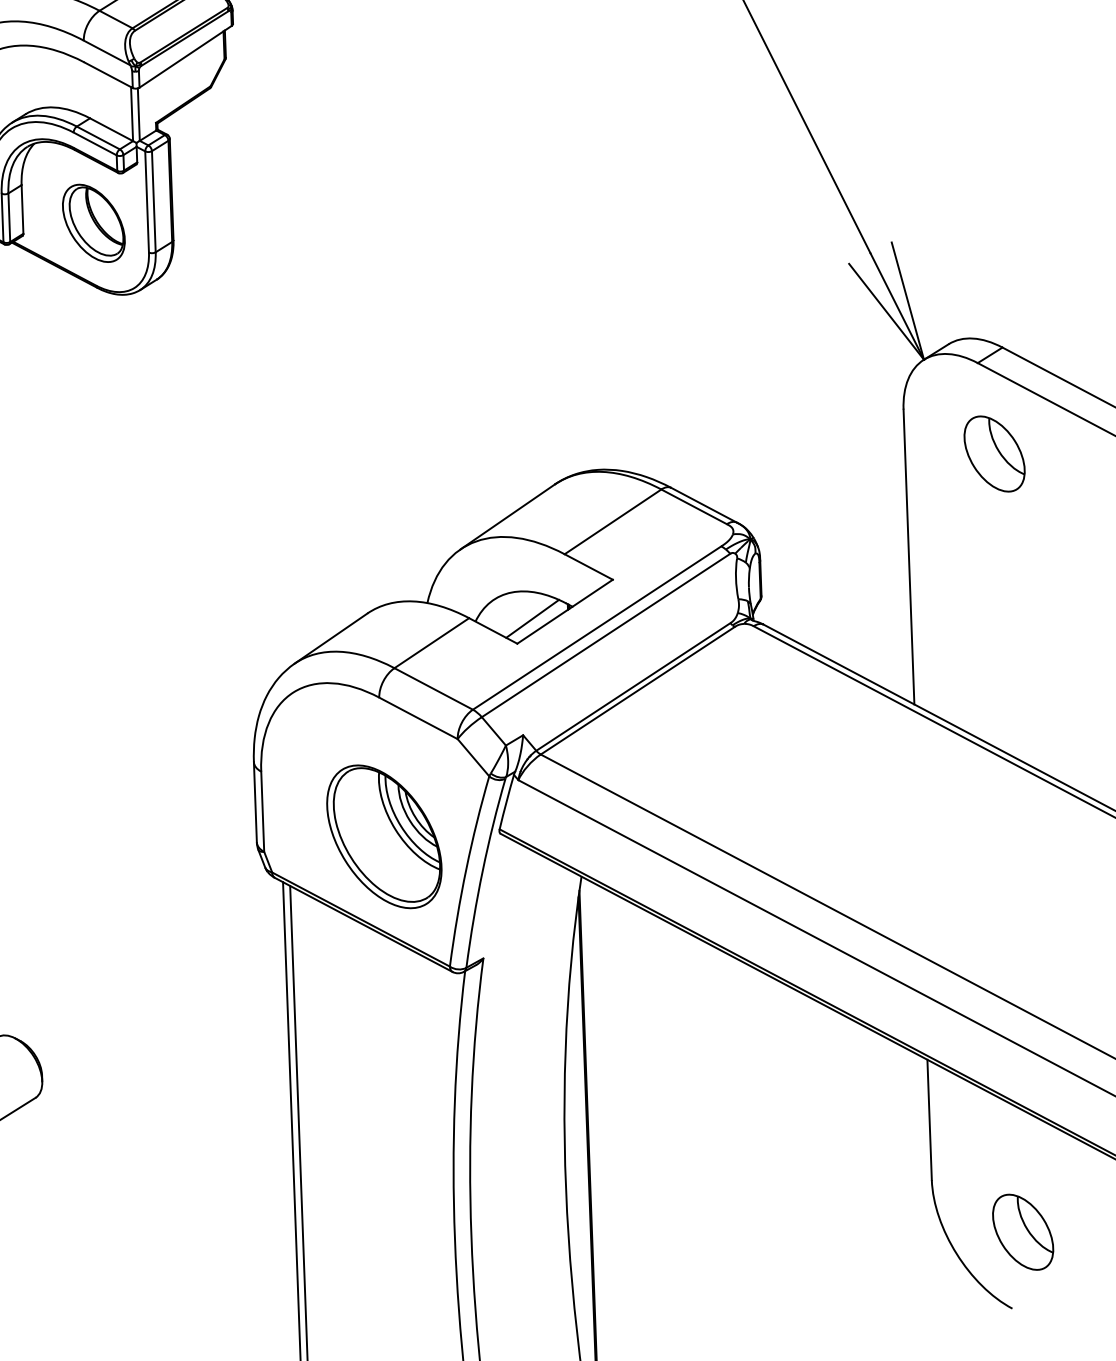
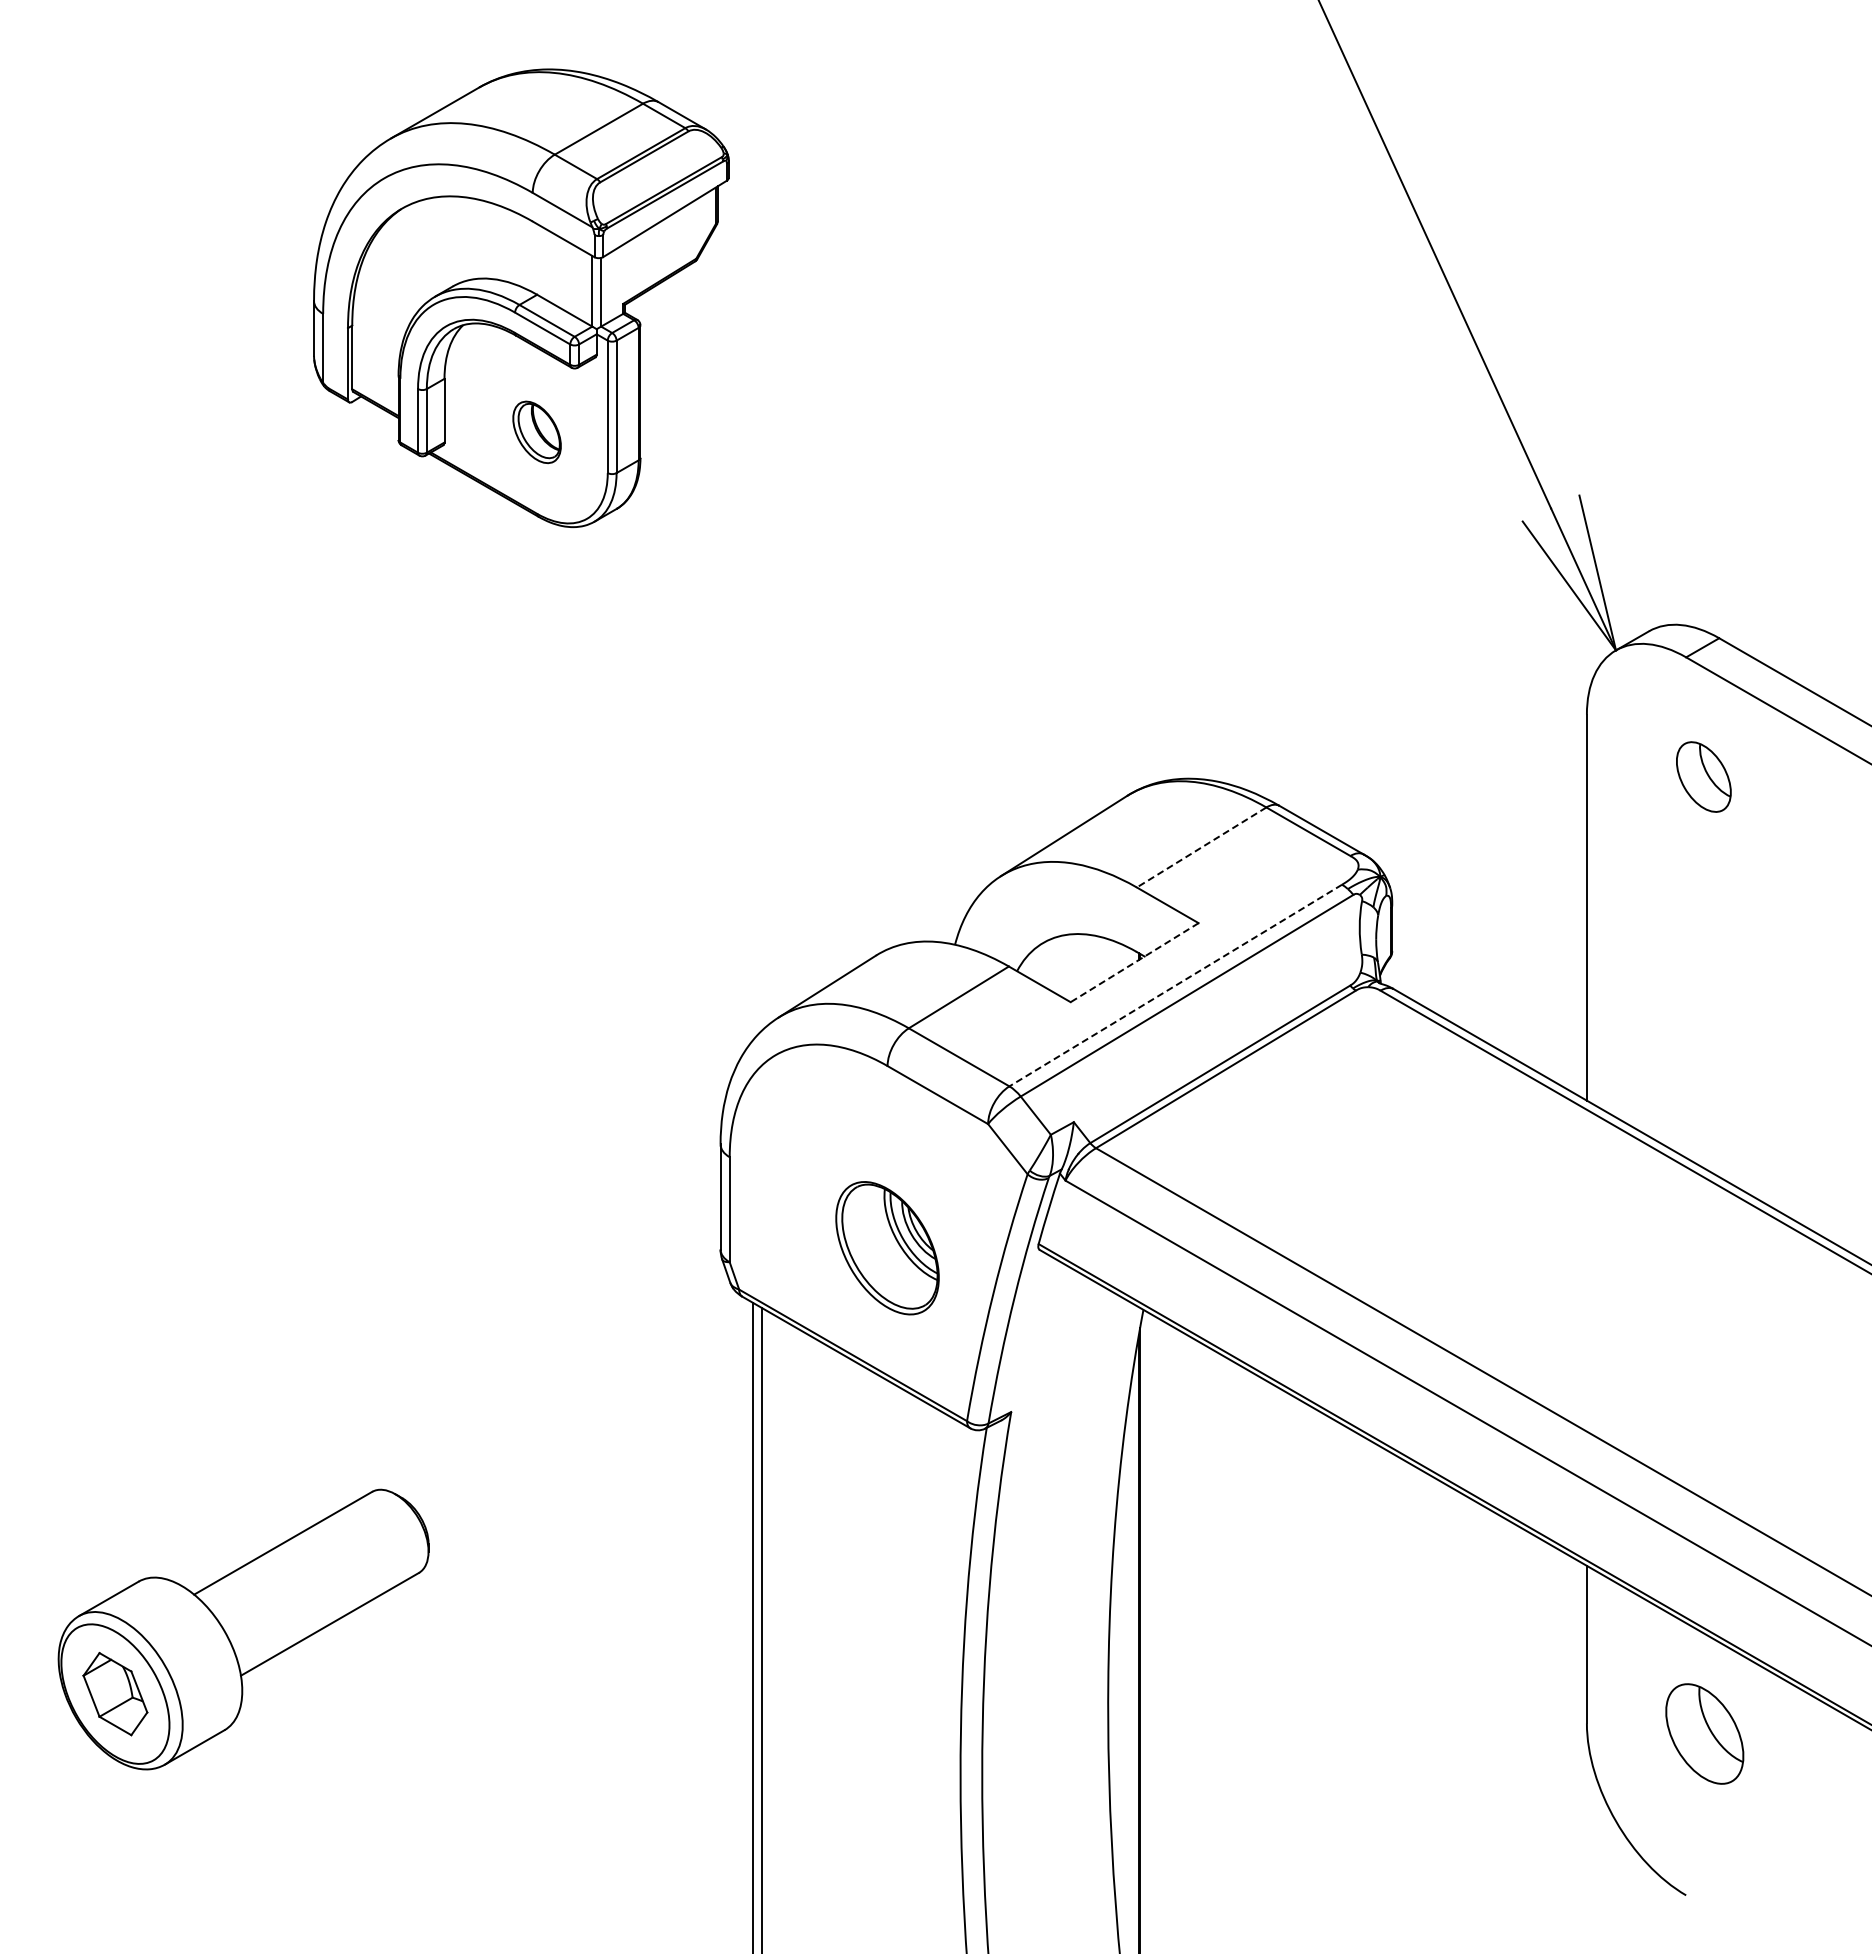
part: (93, 223) -> (536, 432), size x0.6
part: (994, 453) -> (1703, 776), size x0.7
line: (612, 521) -> (1201, 847), solid -> dashed
line: (564, 611) -> (1134, 962), solid -> dashed
line: (532, 618) -> (1091, 969), removed
line: (596, 628) -> (1175, 985), solid -> dashed
part: (384, 836) -> (887, 1247), size x0.7
part: (1022, 1231) -> (1704, 1733), moved

